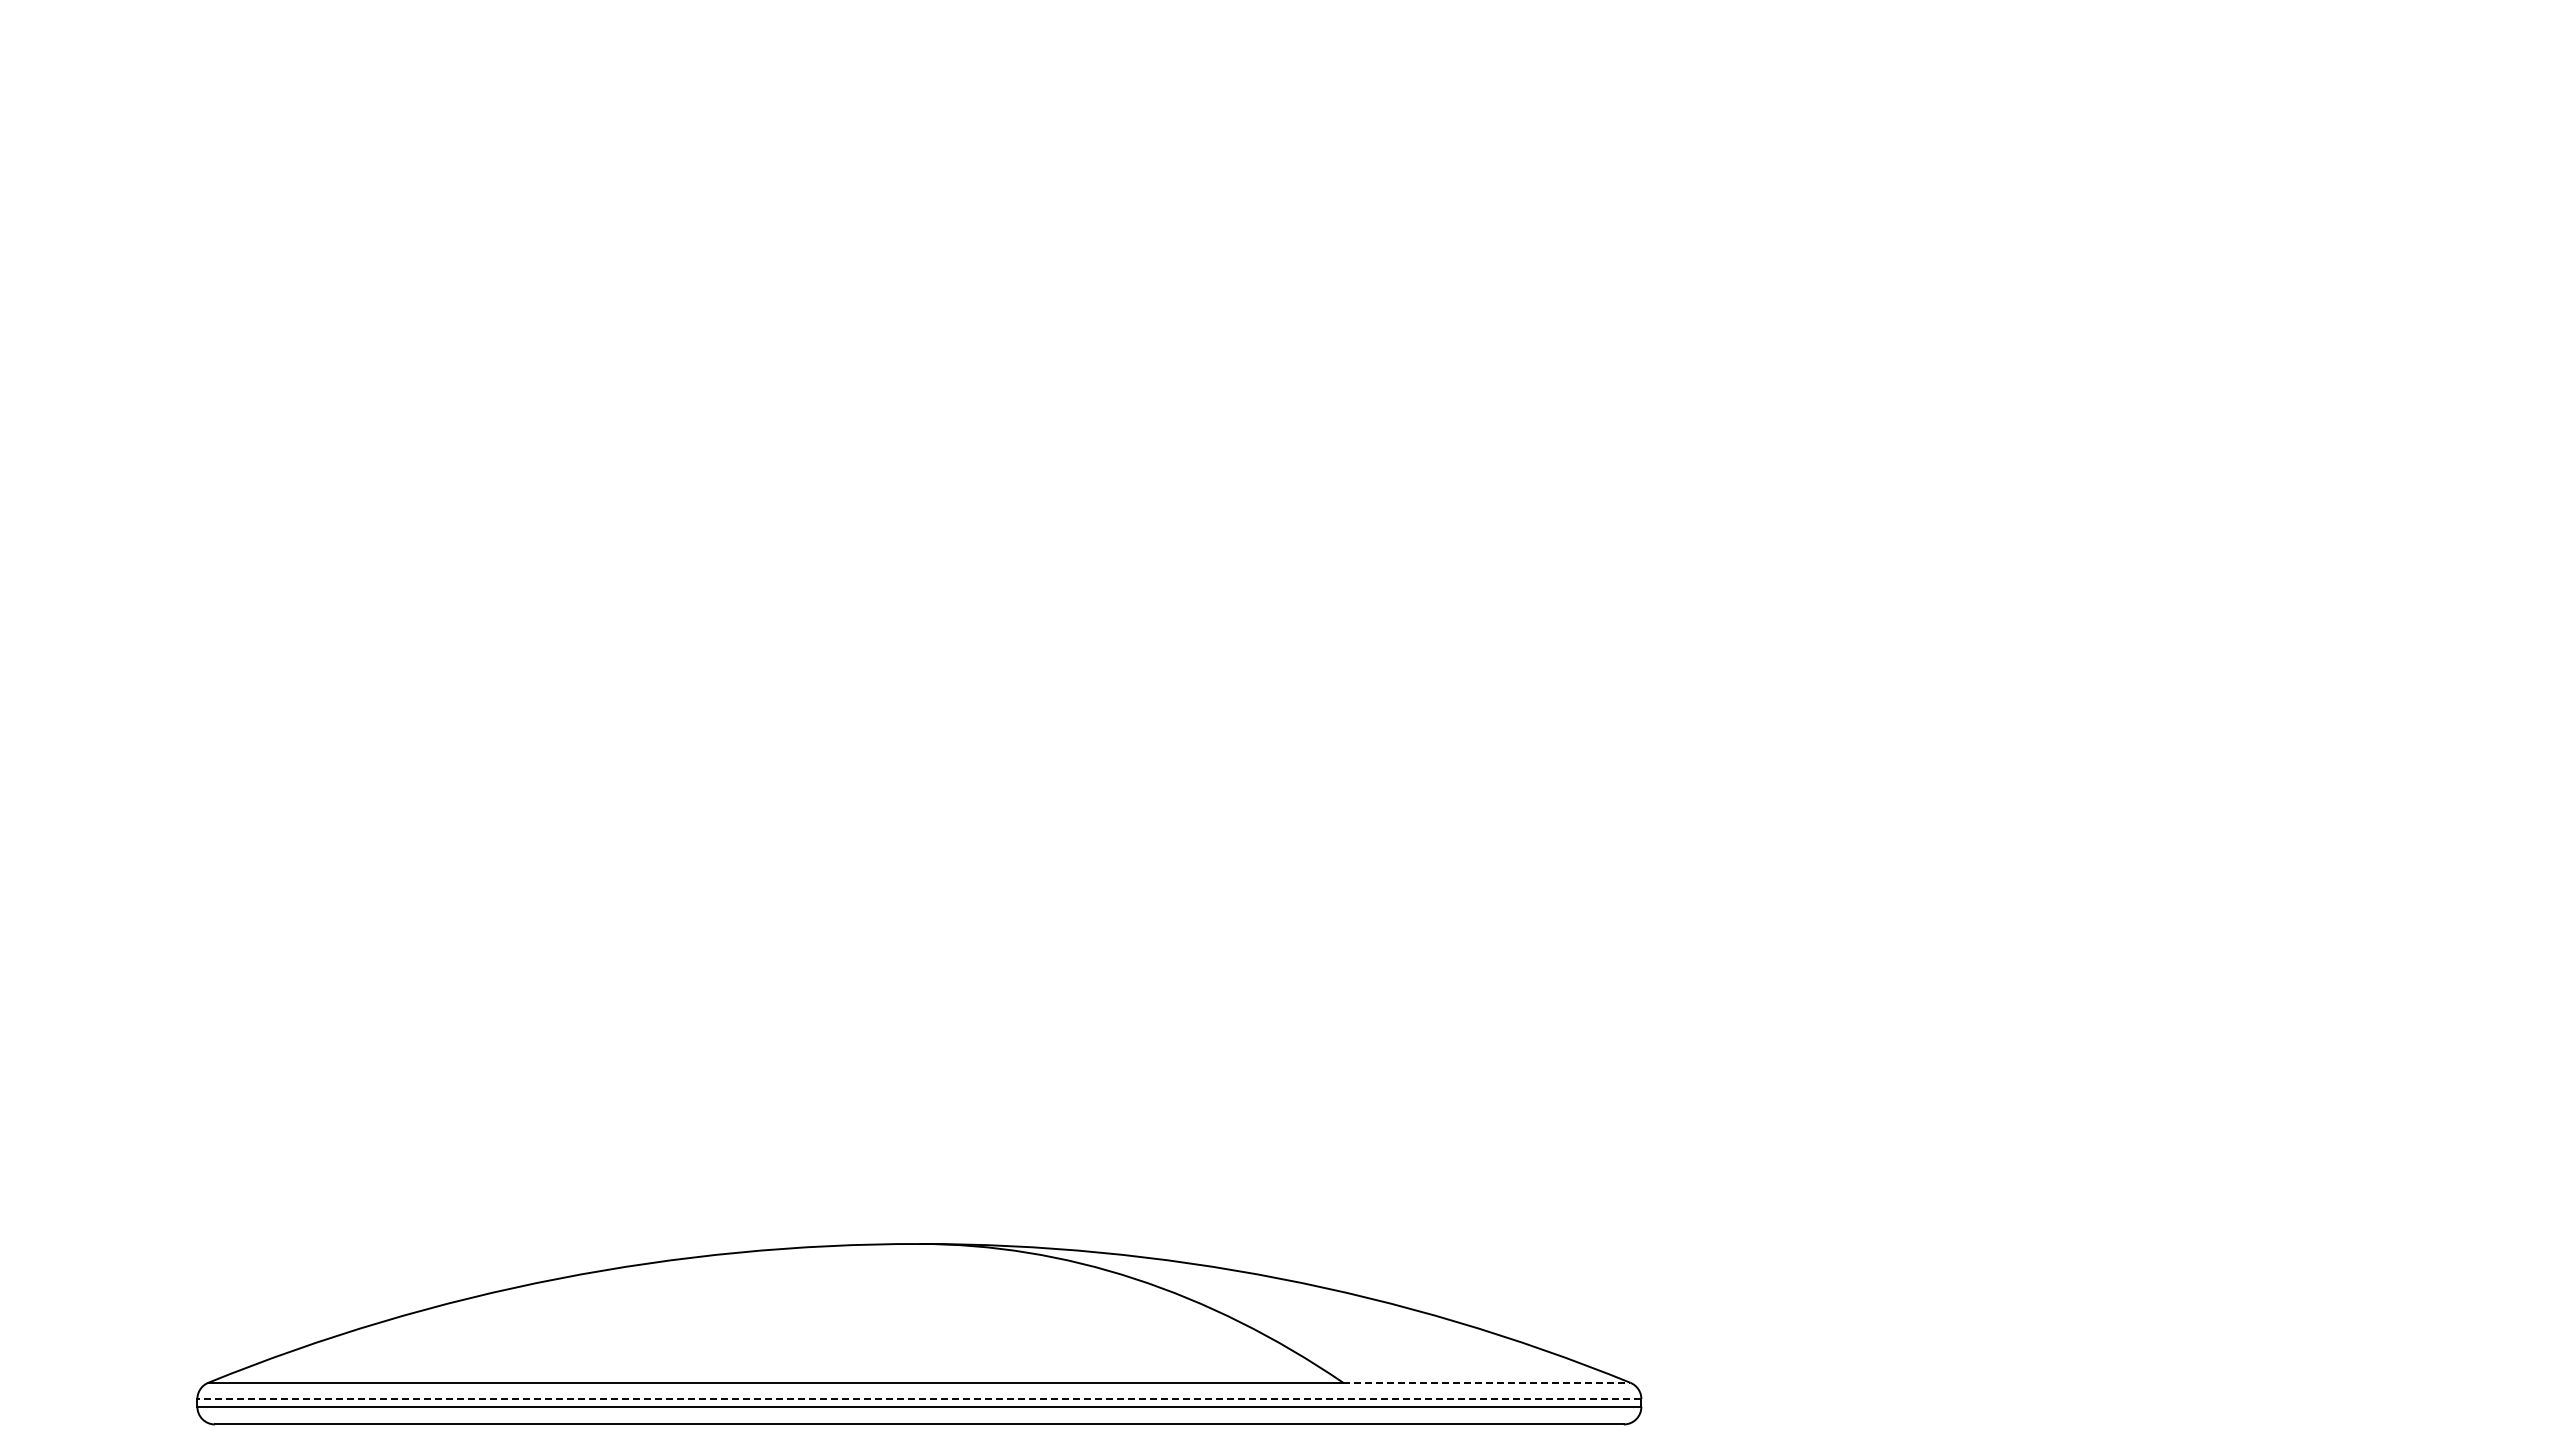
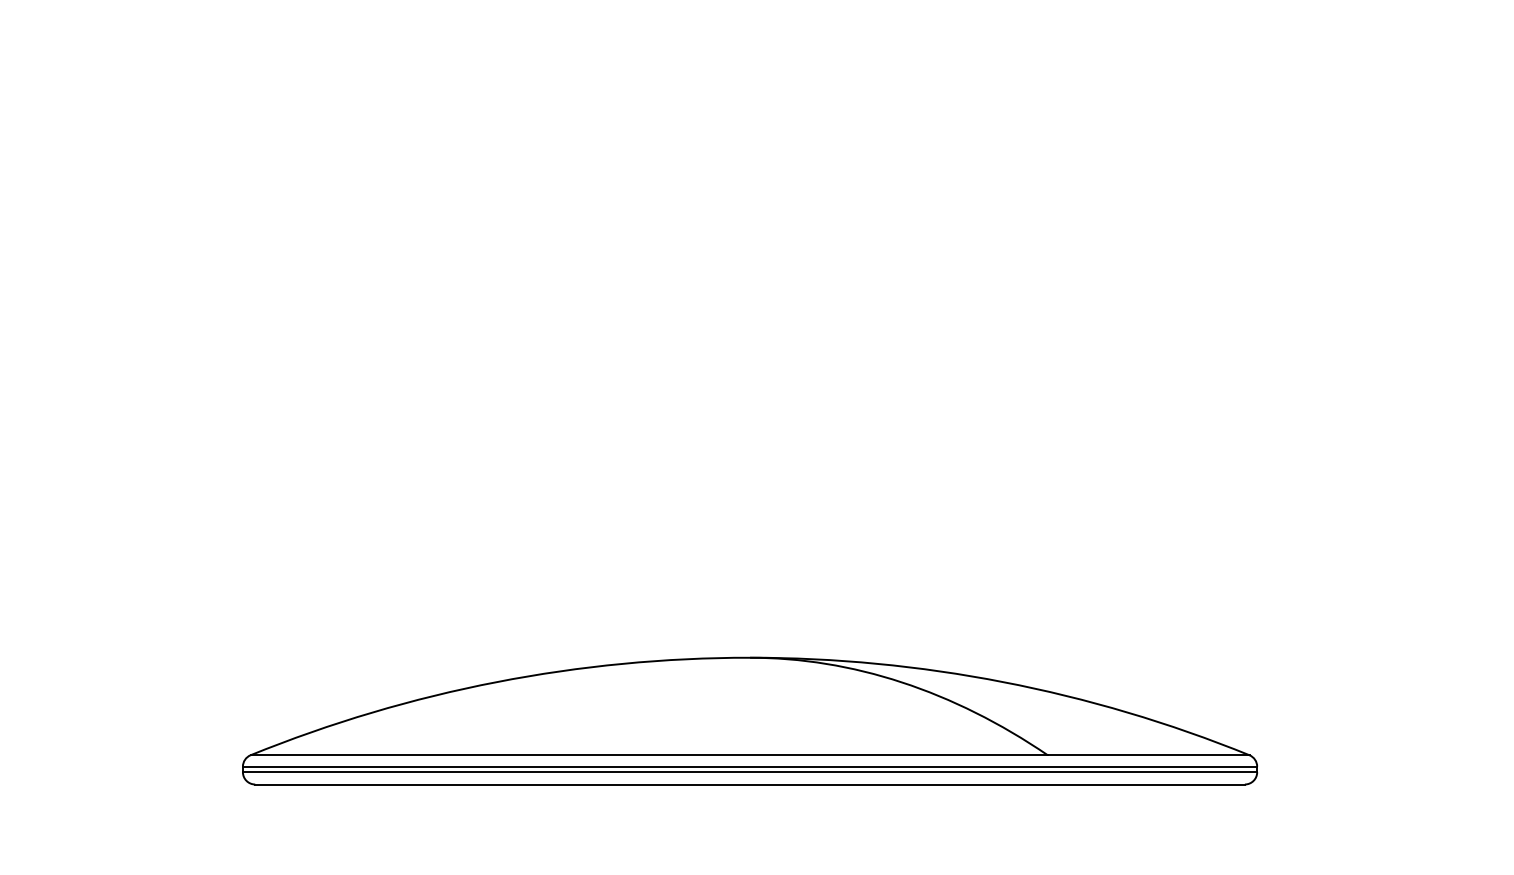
line: (1486, 1382) -> (1148, 755), dashed -> solid
line: (919, 1399) -> (750, 766), dashed -> solid

